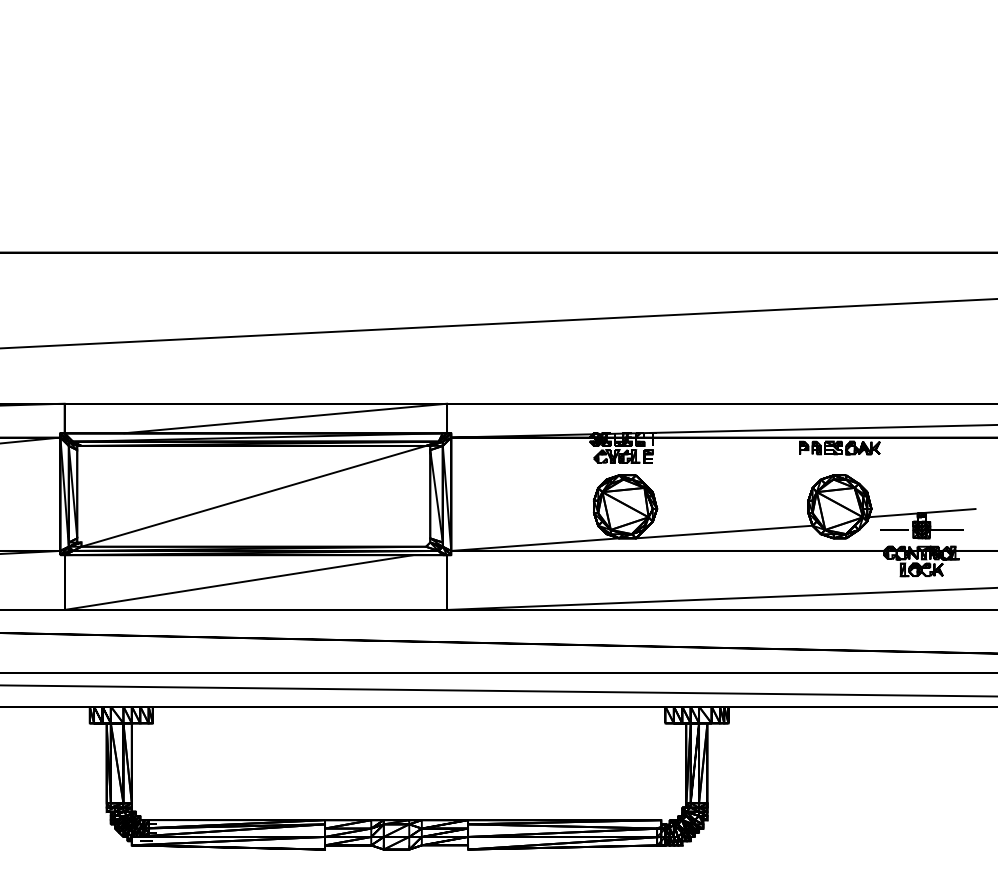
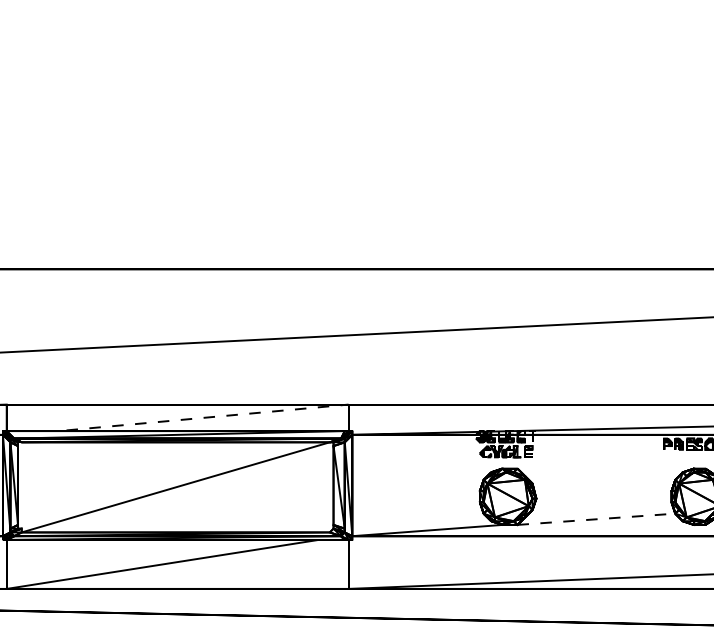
line: (300, 417) -> (217, 416), solid -> dashed
line: (724, 532) -> (596, 519), solid -> dashed

